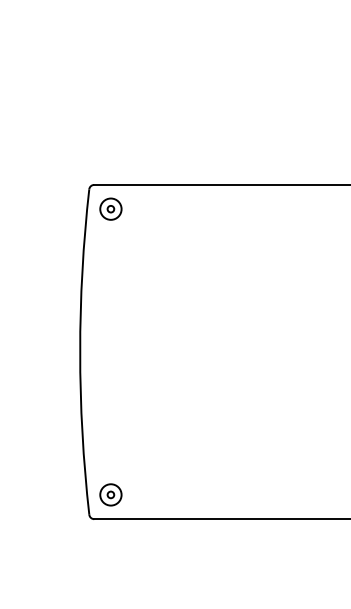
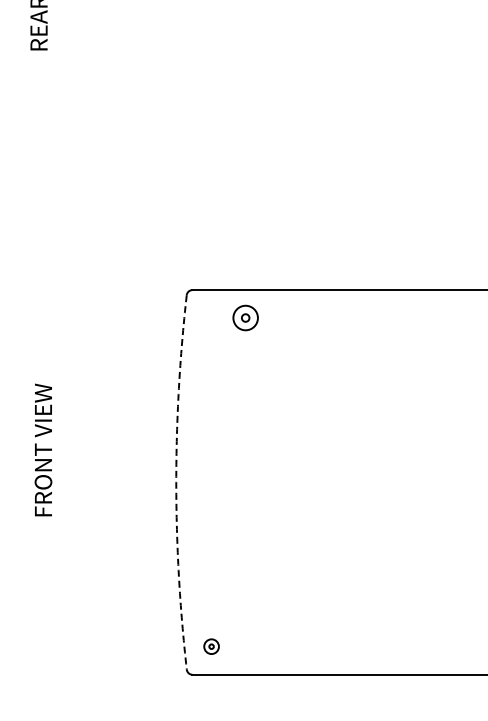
part: (110, 208) -> (245, 317), moved
arc: (80, 352) -> (176, 482), solid -> dashed
part: (110, 494) -> (211, 646), size x0.6

